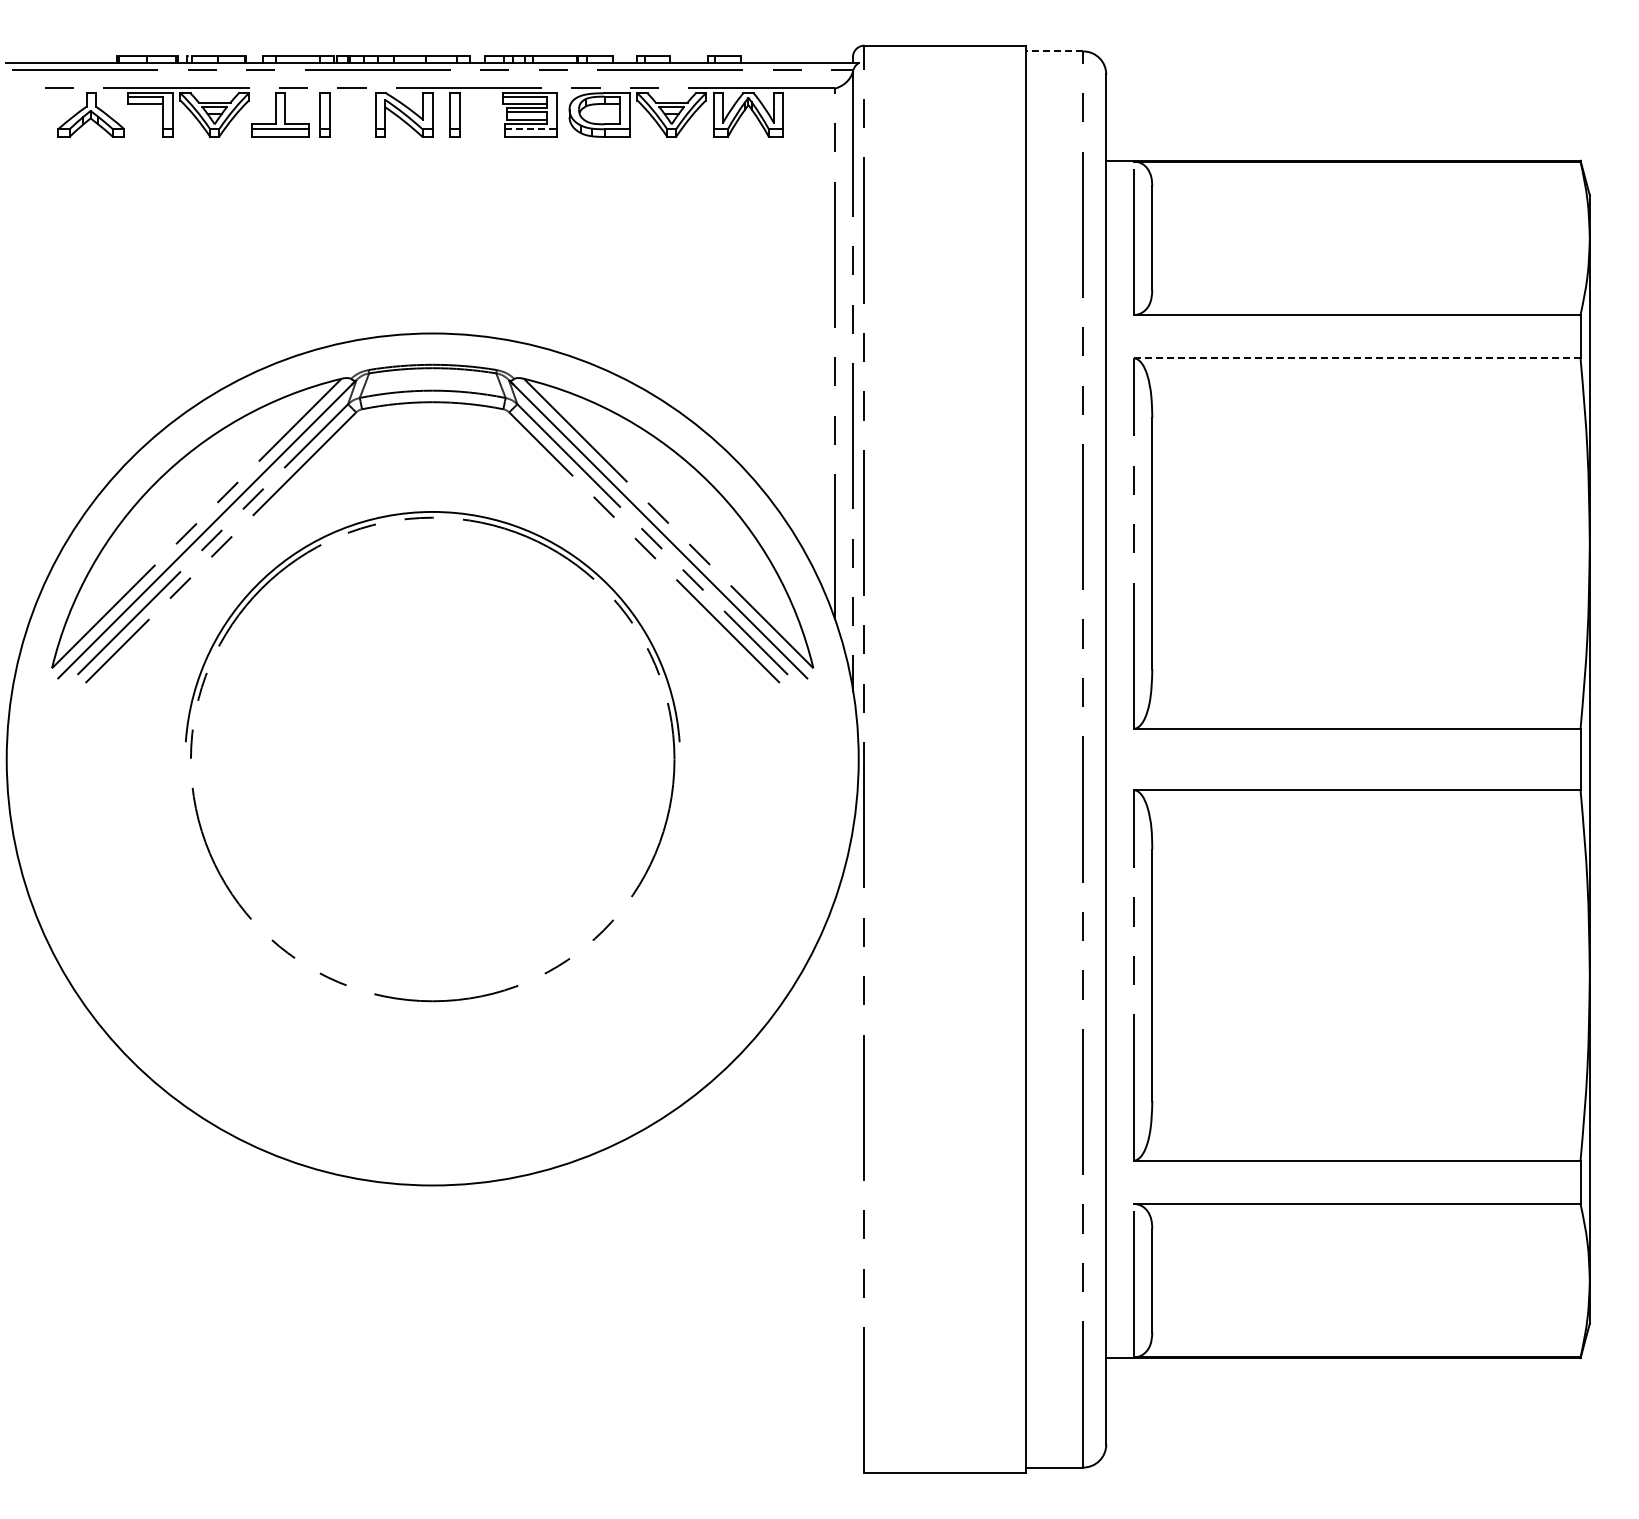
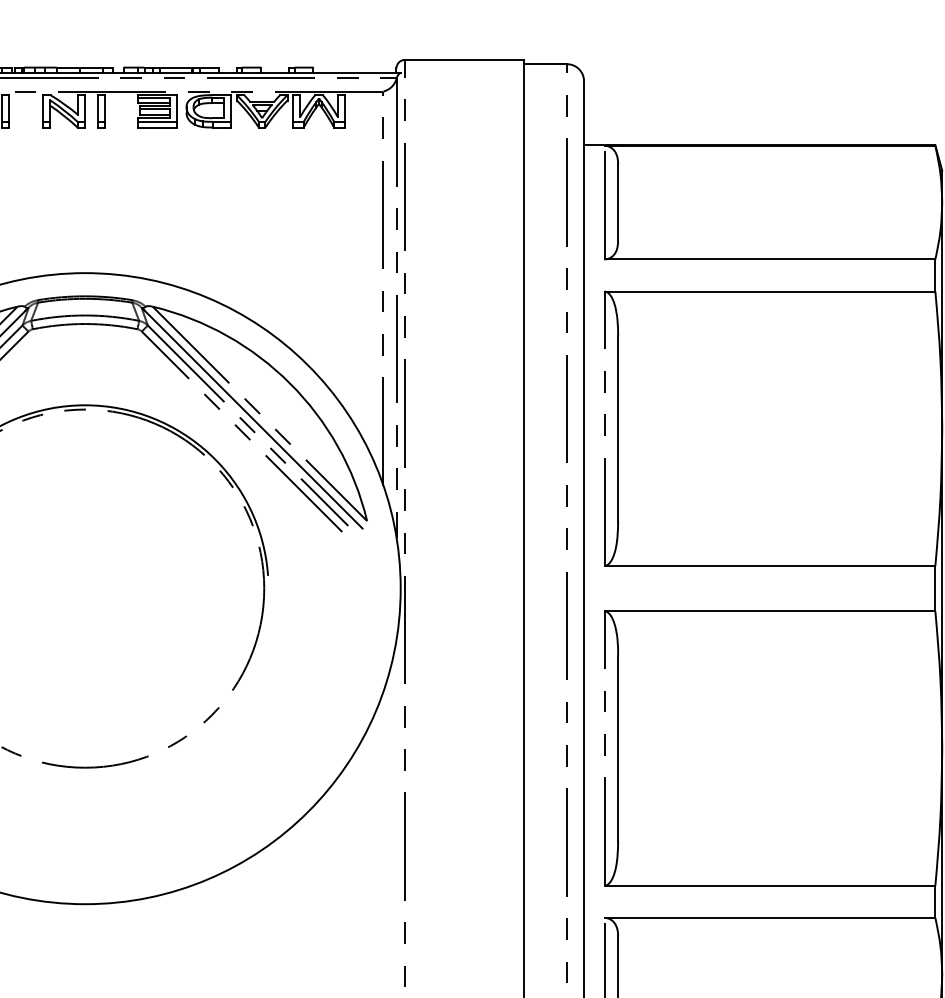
line: (1054, 51) -> (545, 64), dashed -> solid
line: (530, 129) -> (157, 122), dashed -> solid
line: (1356, 358) -> (769, 291), dashed -> solid

